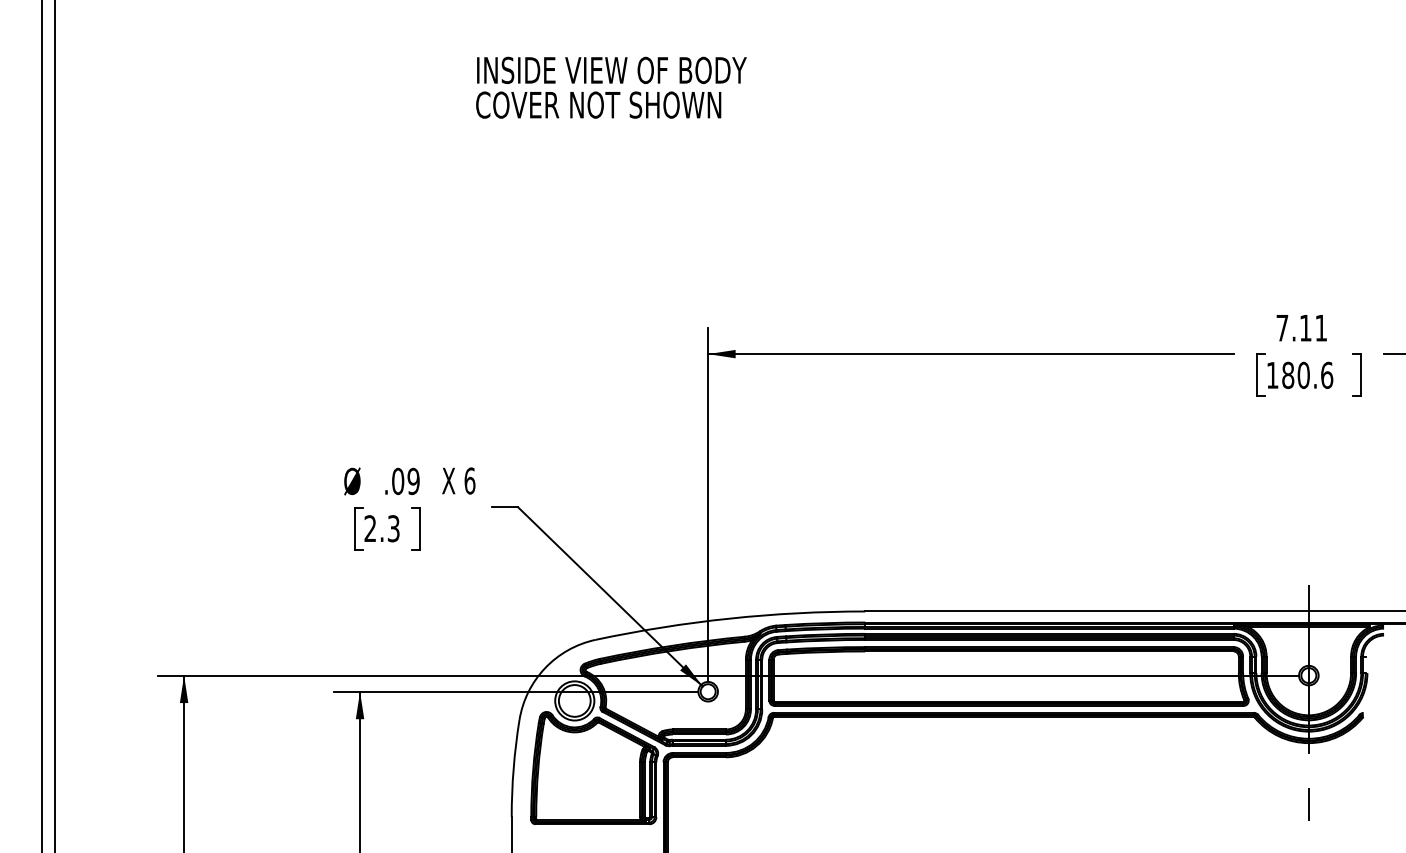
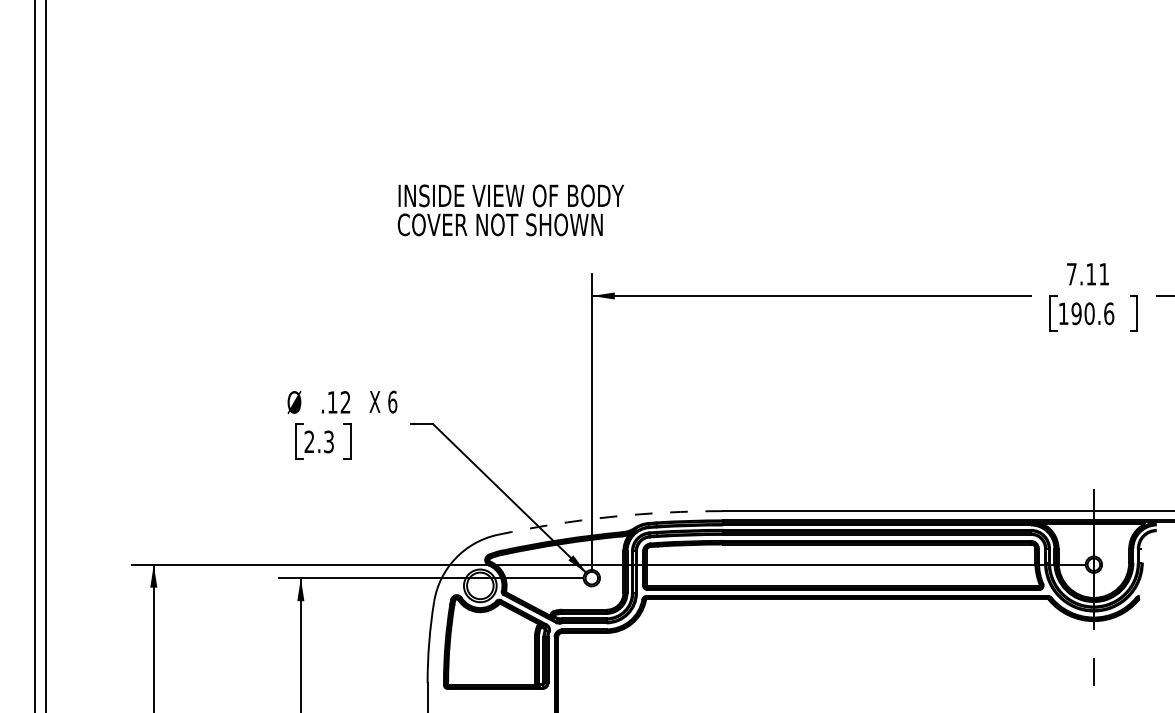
text: (610, 87) -> (510, 210), moved
text: (1288, 375) -> (1076, 313), 180.6 -> 190.6
text: (405, 481) -> (338, 402), .09 -> .12
arc: (729, 619) -> (609, 517), solid -> dashed

